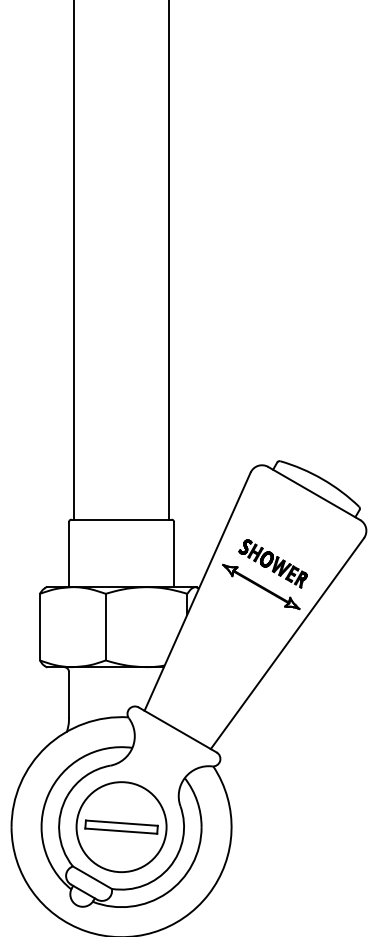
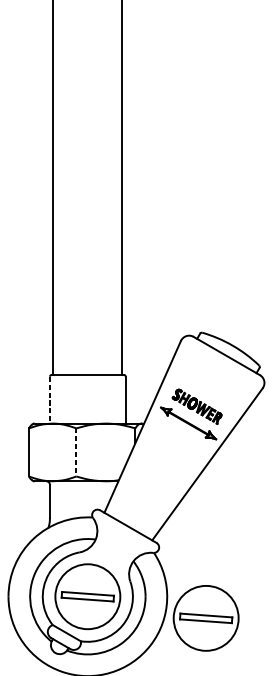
line: (69, 554) -> (50, 400), solid -> dashed
line: (105, 627) -> (76, 452), solid -> dashed
part: (285, 857) -> (206, 618), added

